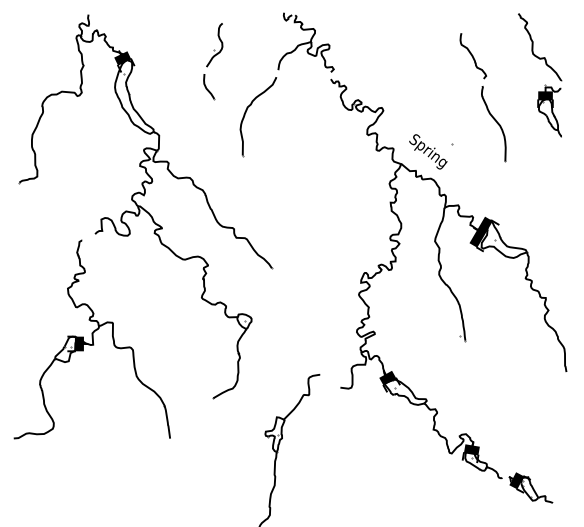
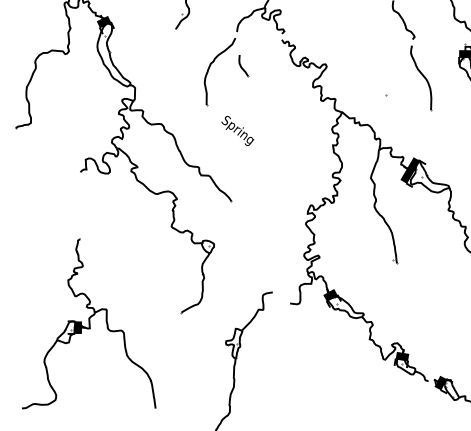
part: (209, 87) -> (243, 66), moved
text: (428, 151) -> (238, 130), moved
part: (91, 339) -> (88, 323), moved

